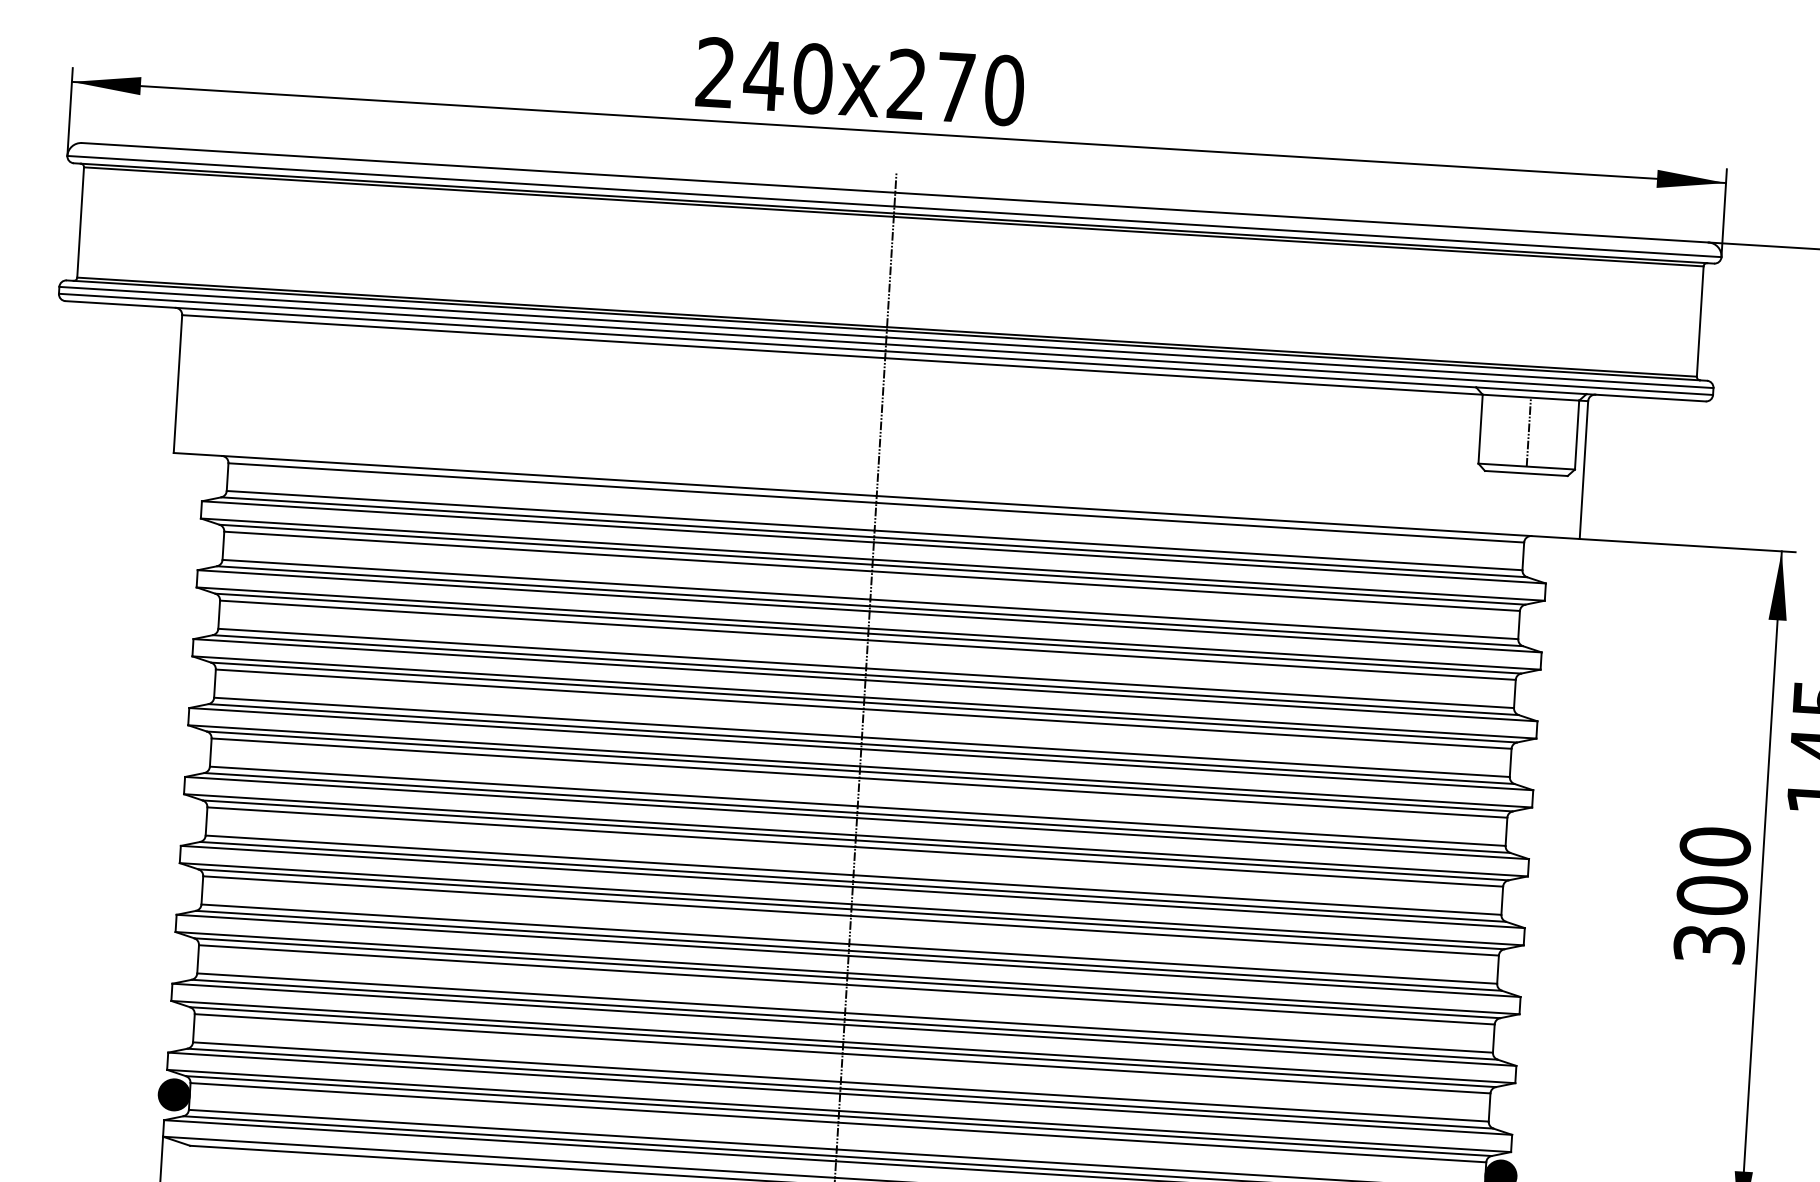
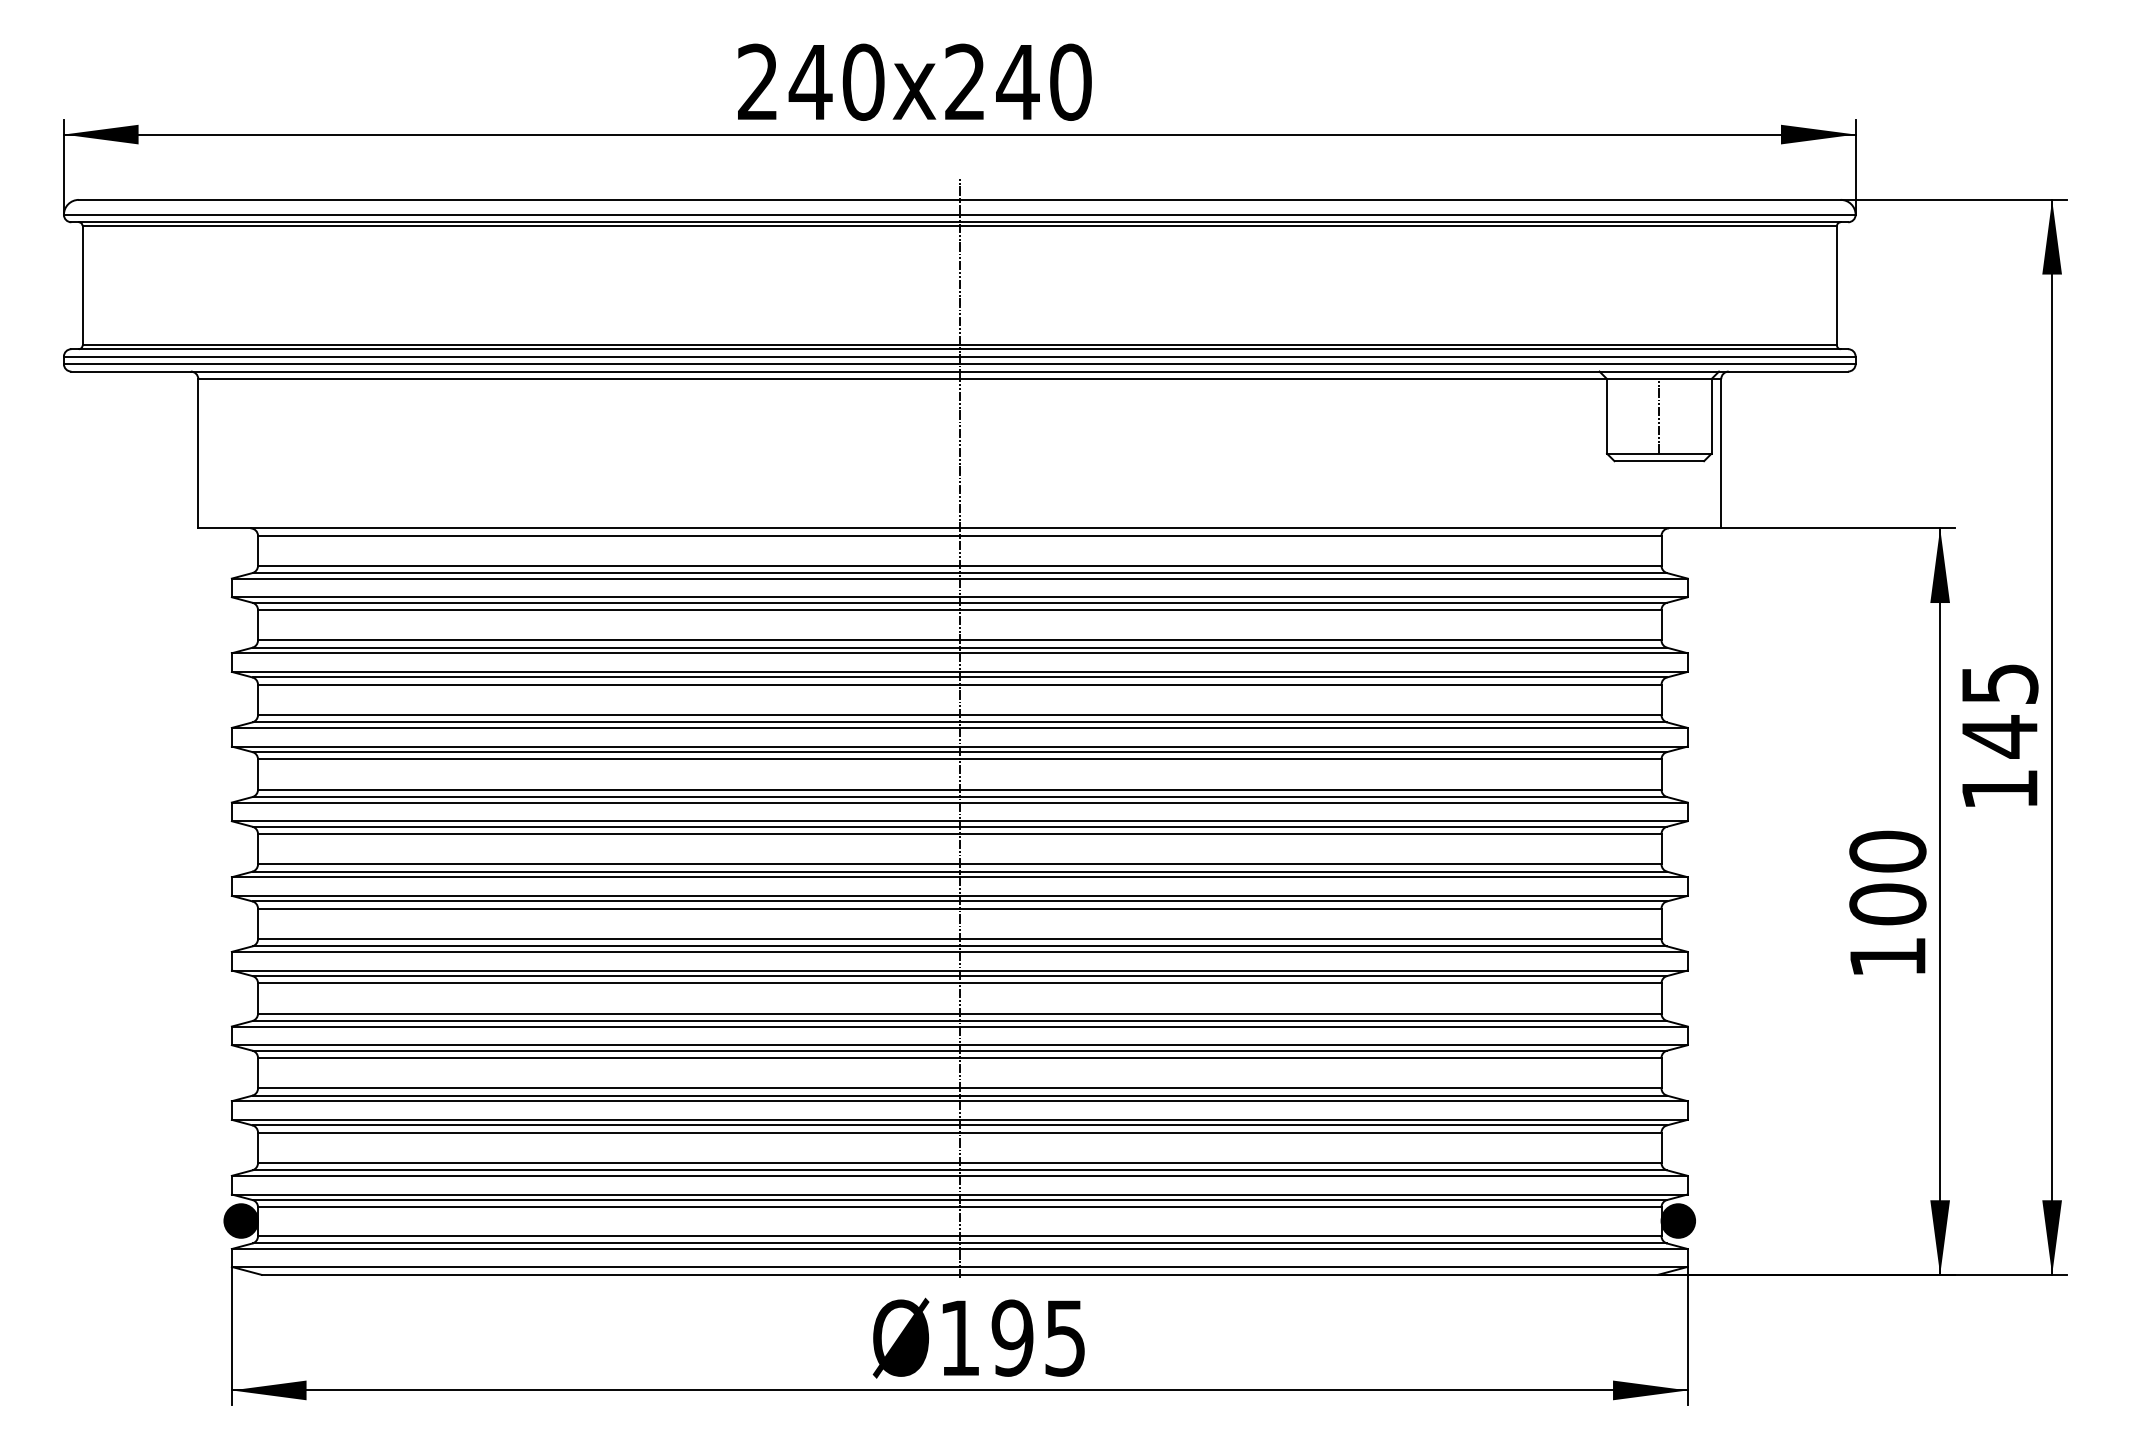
text: (955, 87) -> (1017, 82), x270 -> x240
text: (1708, 944) -> (1887, 957), 300 -> 100

